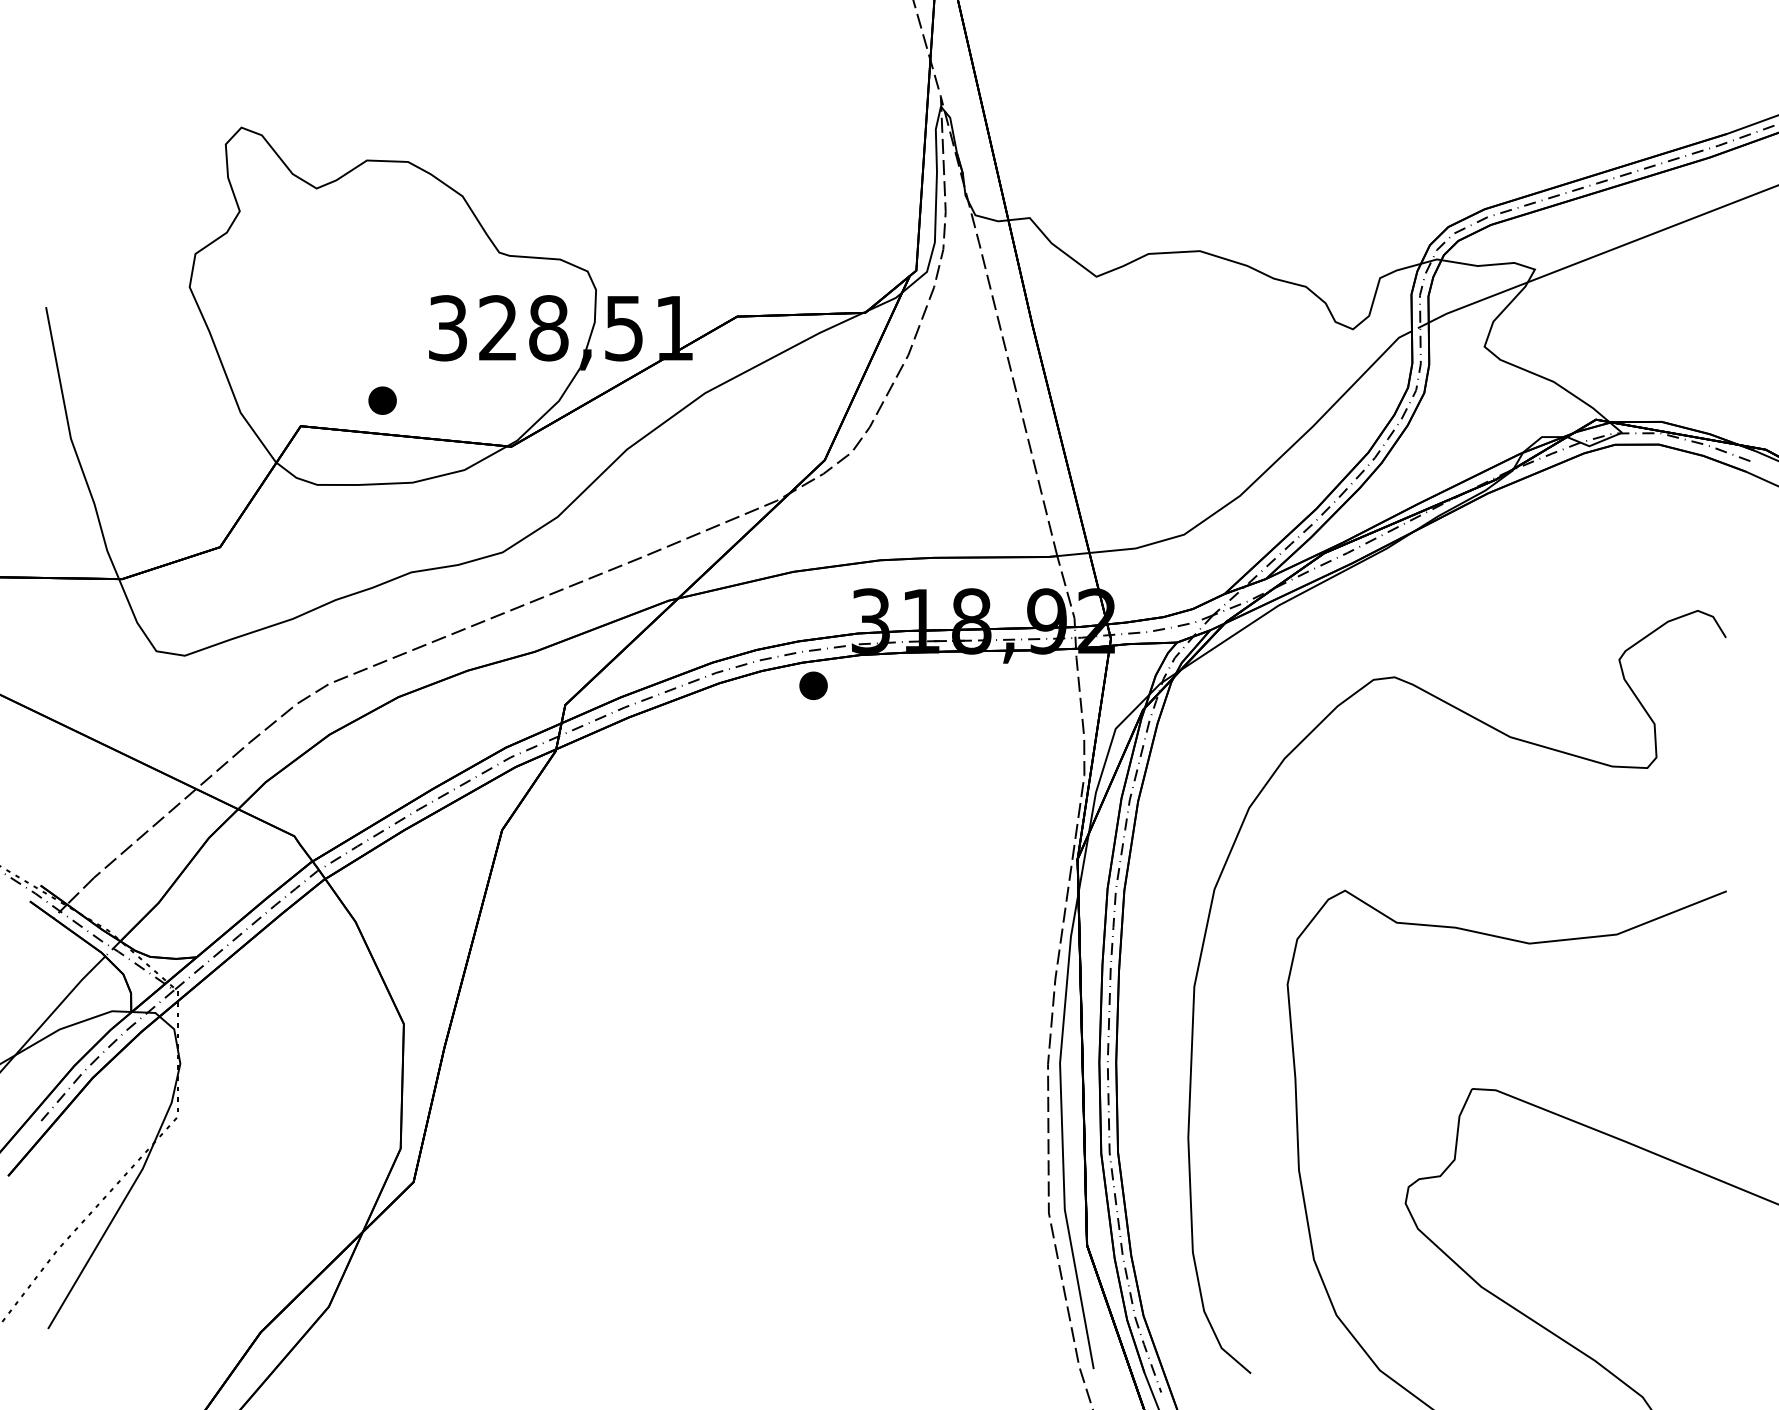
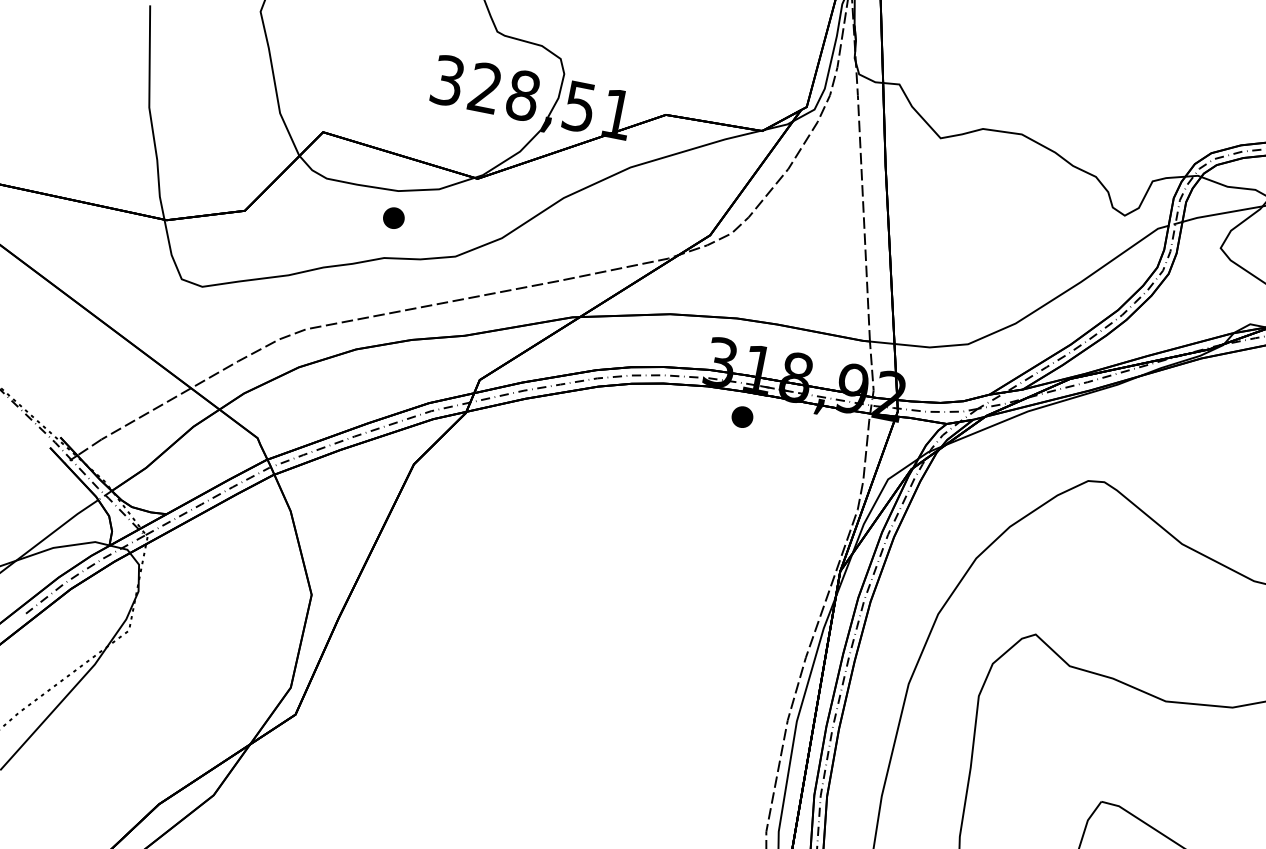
part: (382, 400) -> (393, 218), moved
part: (813, 685) -> (742, 416), moved

